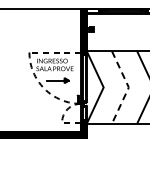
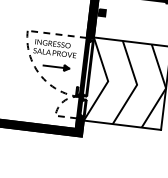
line: (128, 87) -> (136, 84), dashed -> solid

